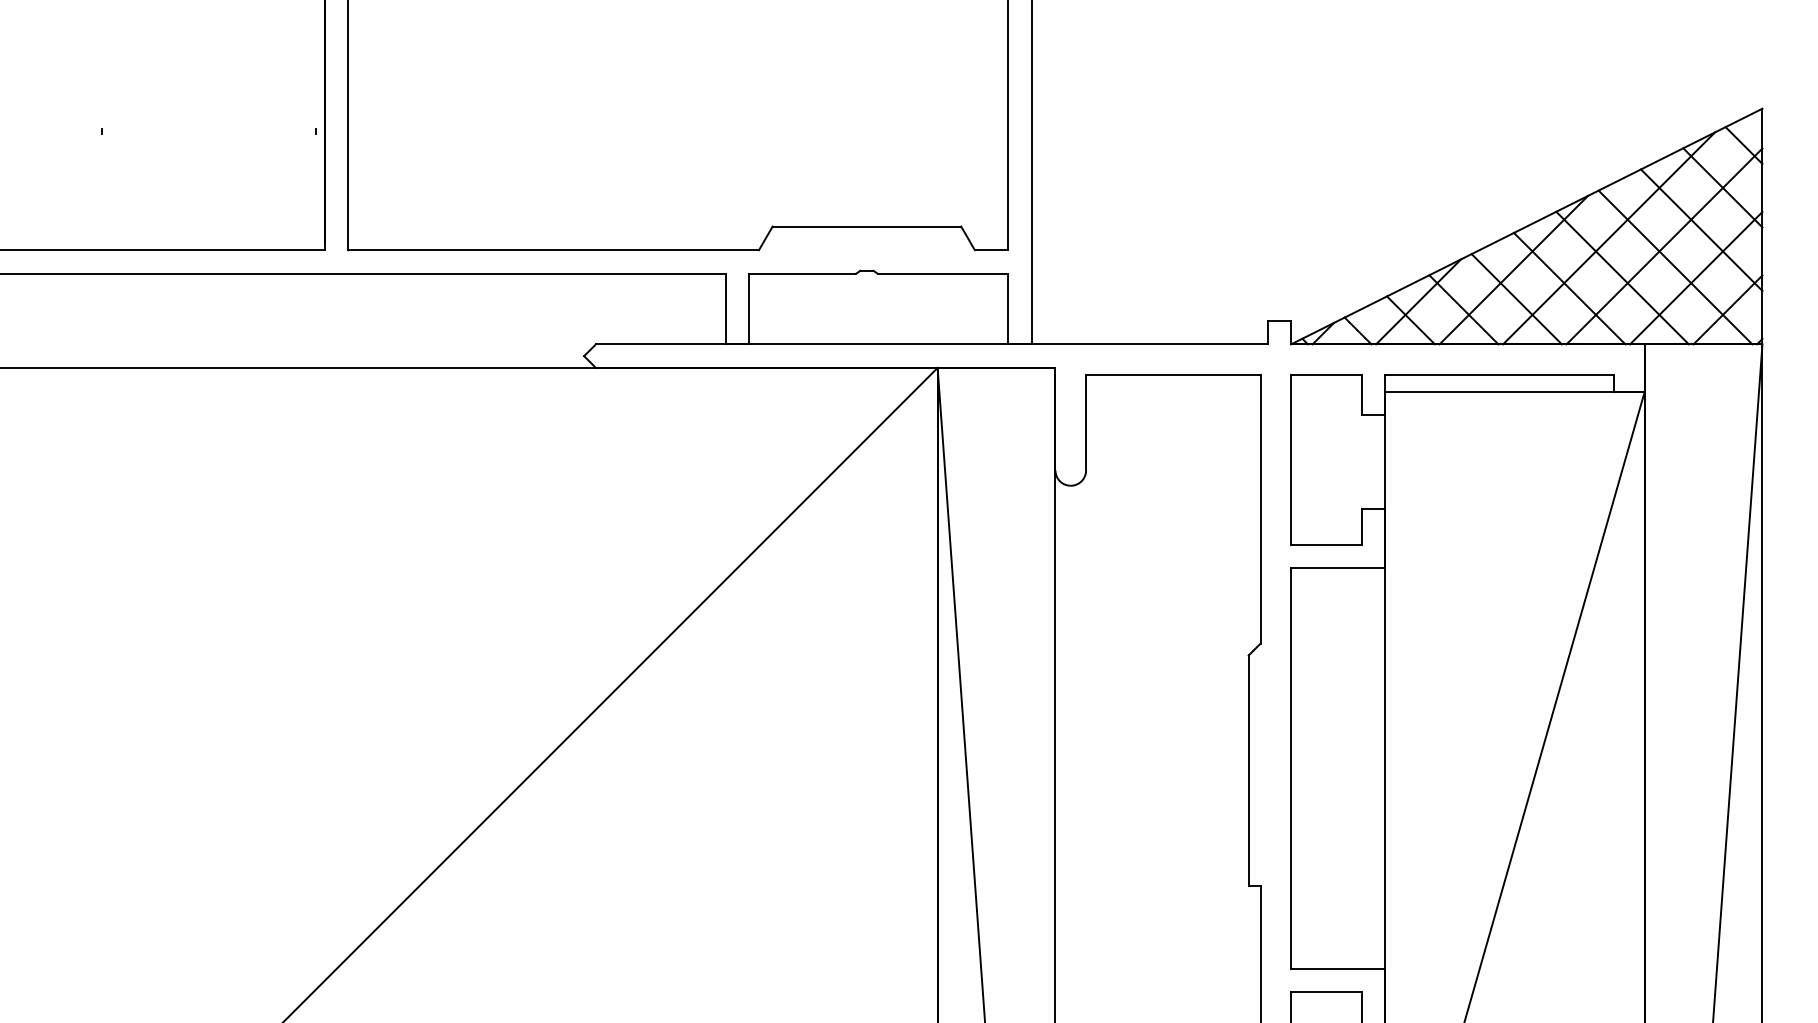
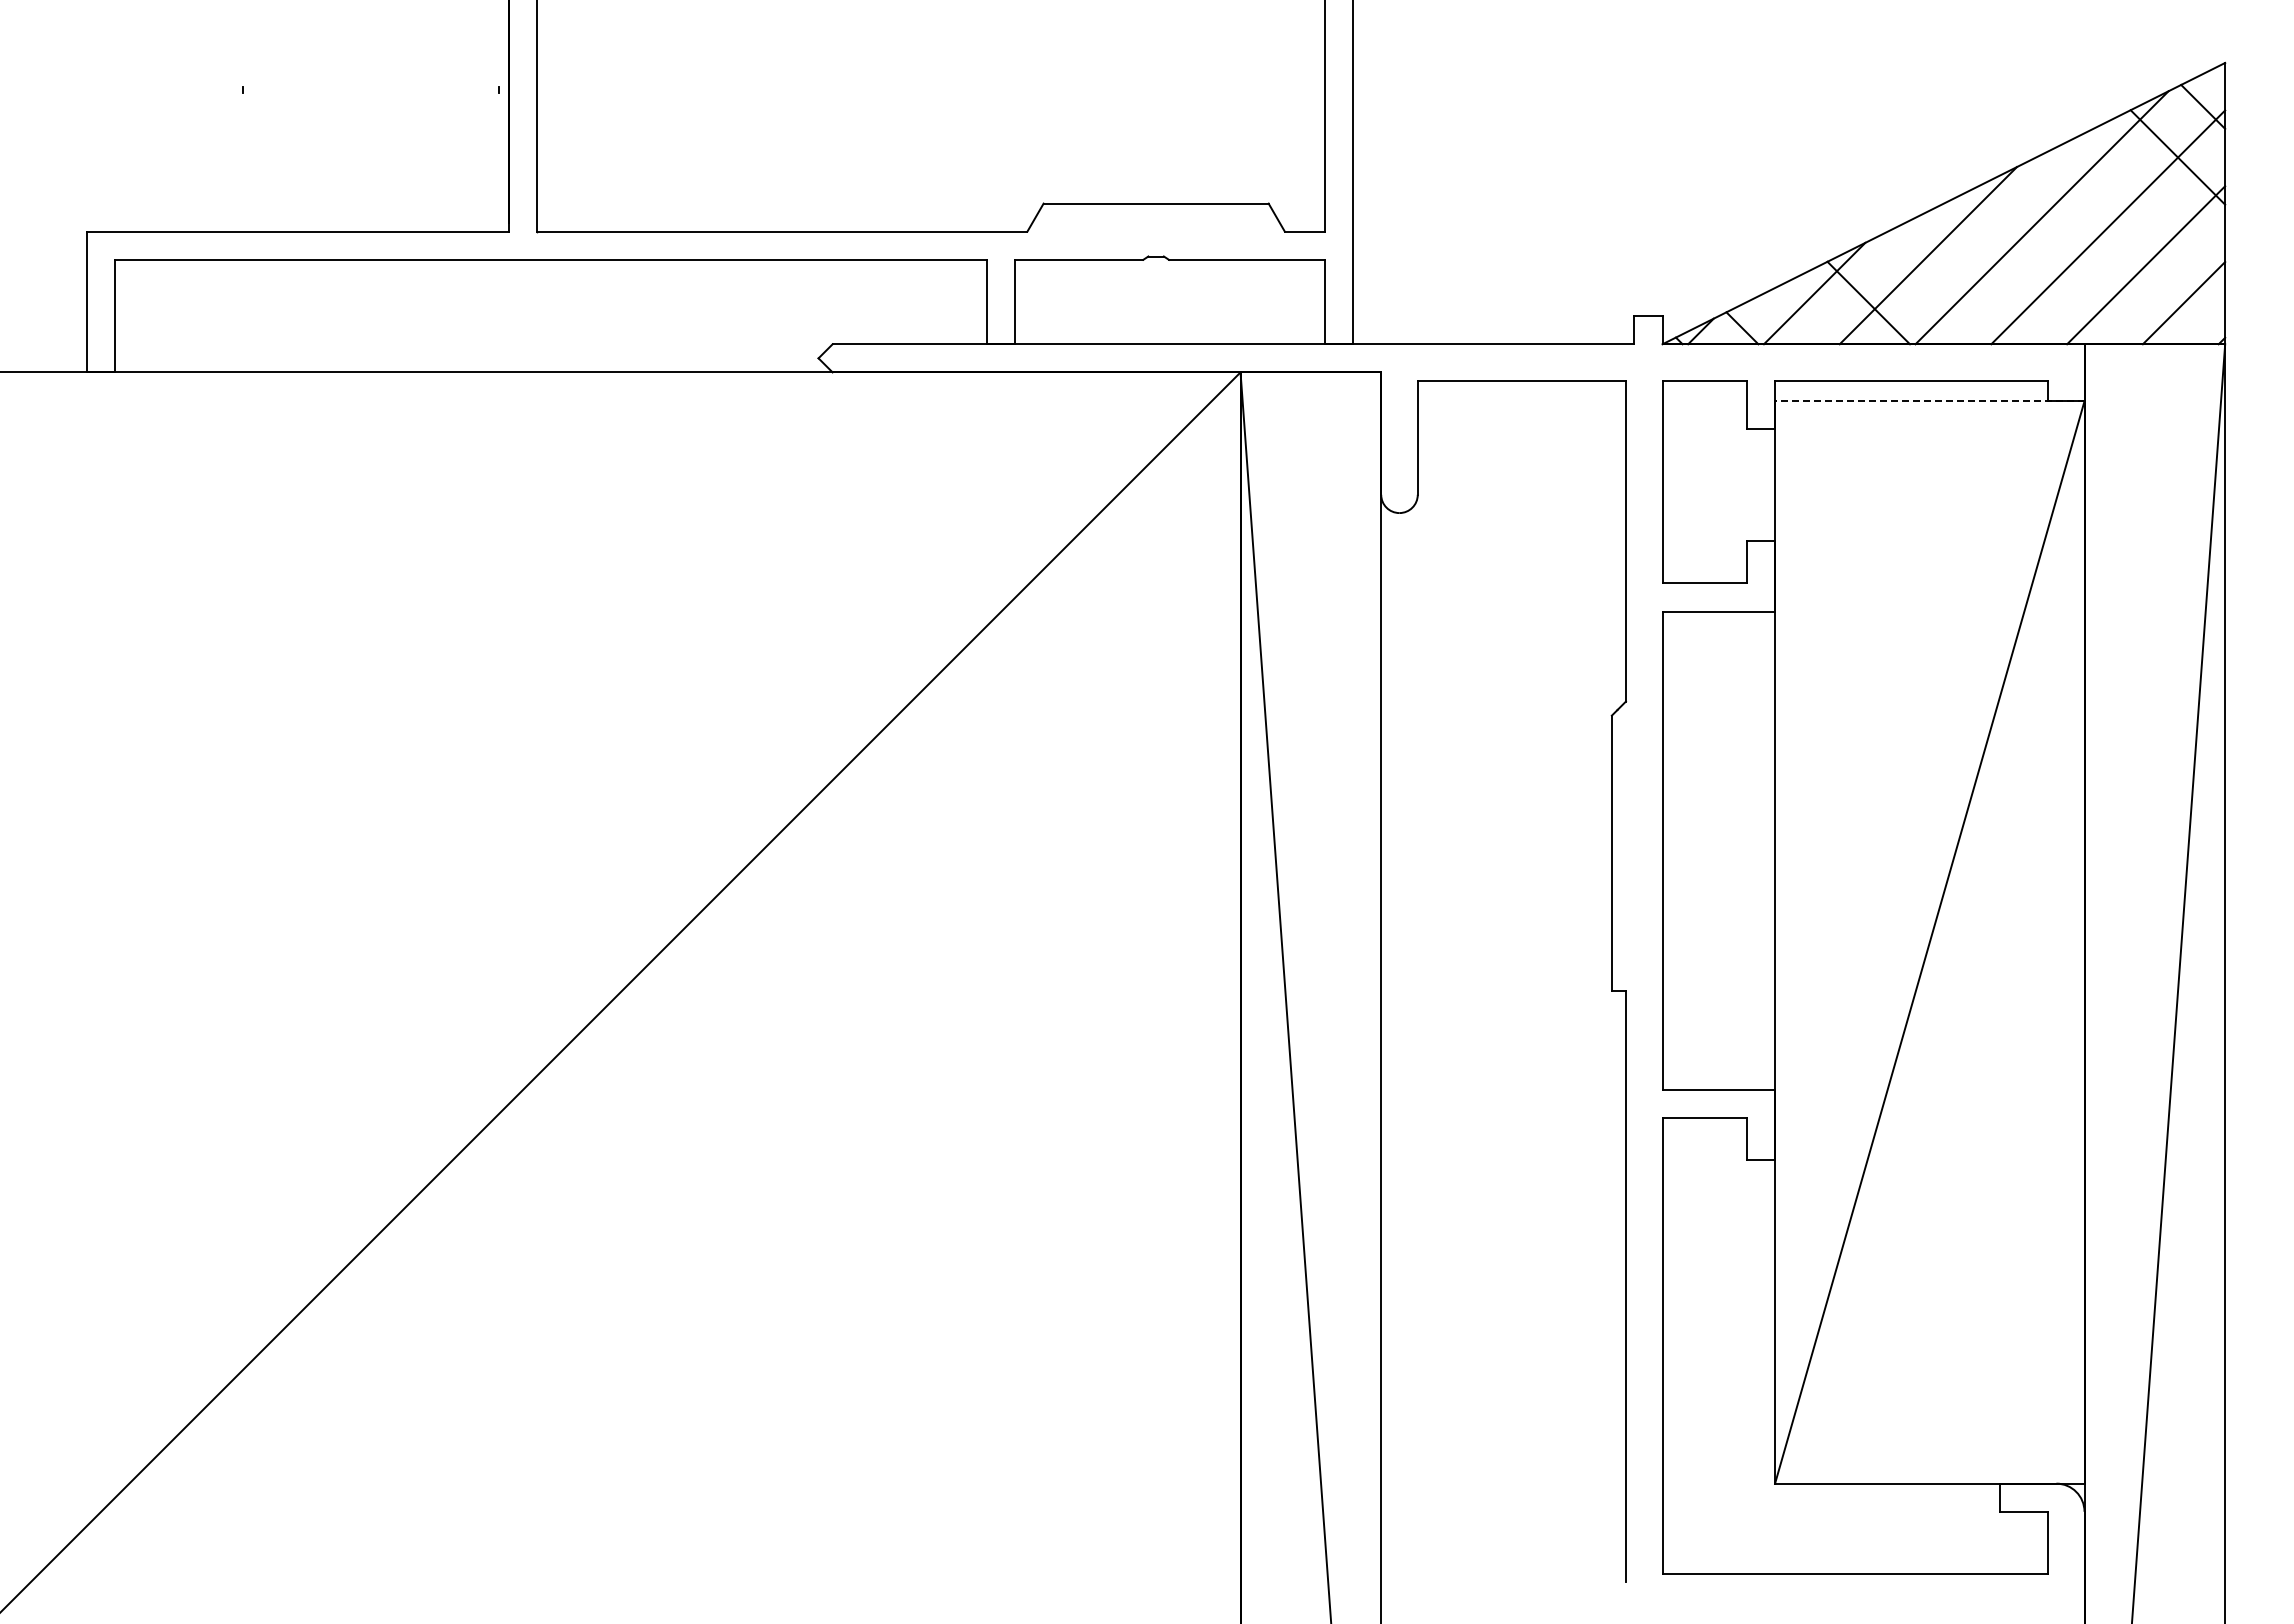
line: (1701, 229) -> (2152, 207), removed
line: (1675, 267) -> (2121, 252), removed
line: (1622, 278) -> (2058, 265), removed
line: (1569, 288) -> (1994, 277), removed
line: (1516, 299) -> (1931, 290), removed
line: (1410, 320) -> (1805, 315), removed
line: (1514, 392) -> (1929, 401), solid -> dashed

